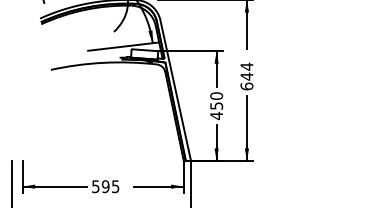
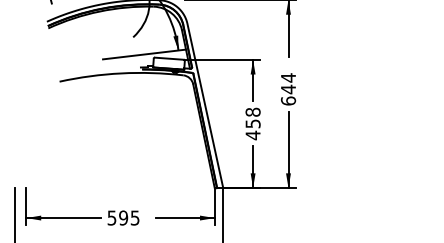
text: (216, 95) -> (252, 111), 450 -> 458

